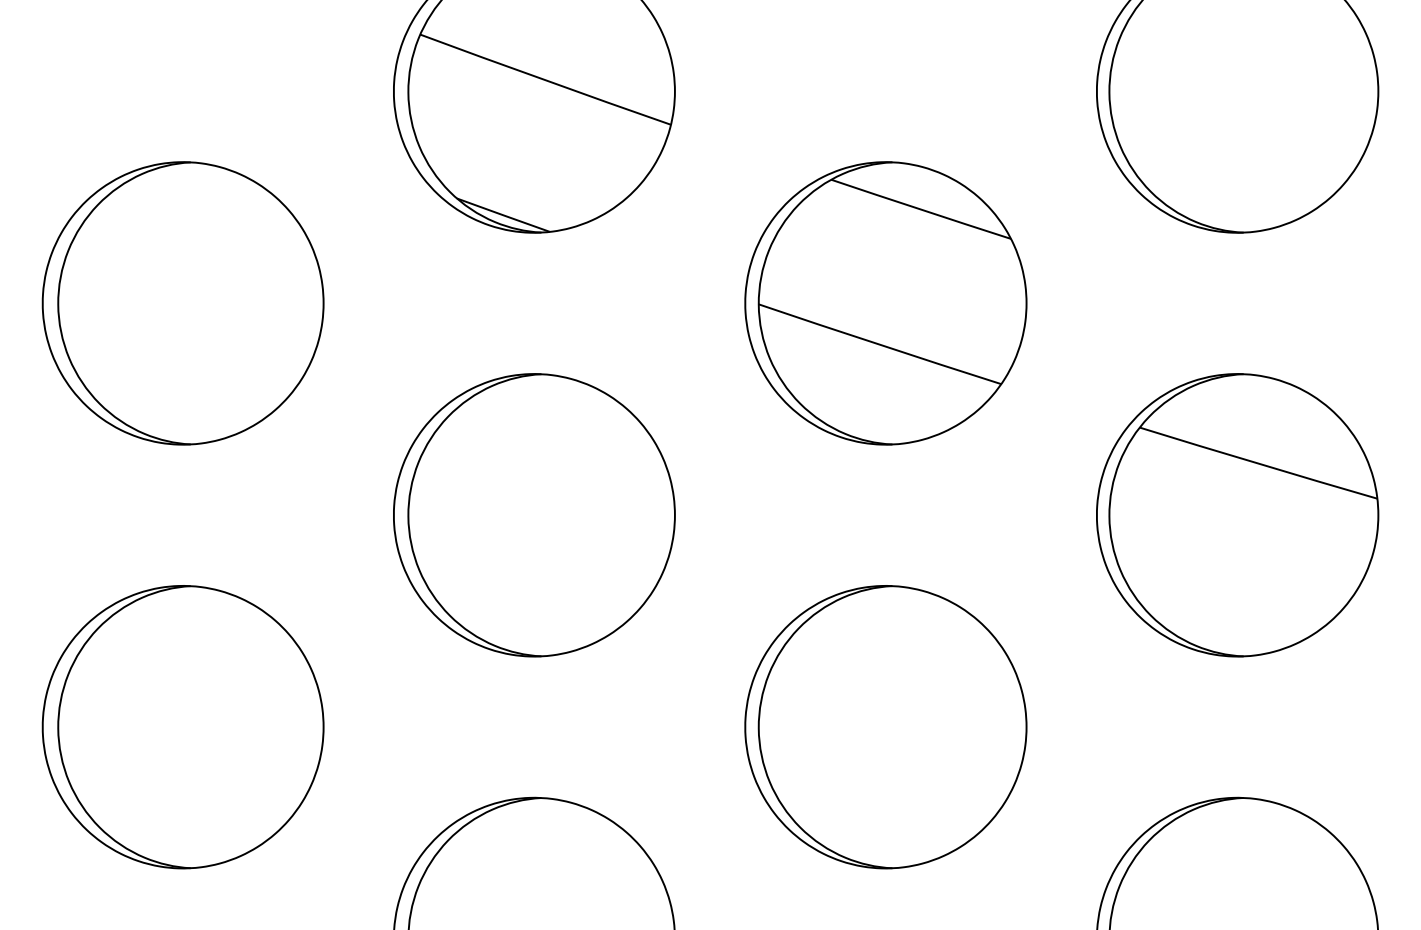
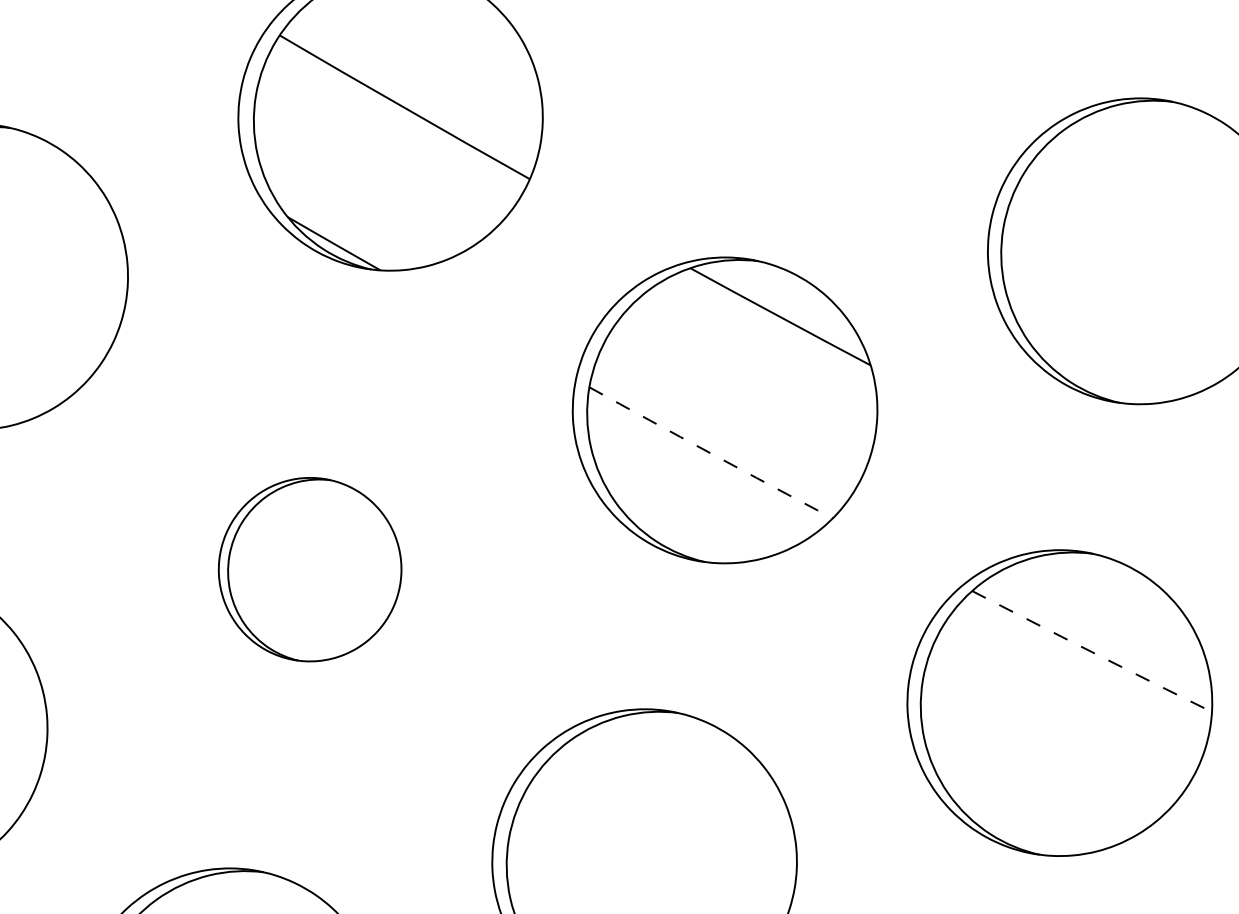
arc: (879, 344) -> (710, 453), solid -> dashed
arc: (1258, 463) -> (1091, 651), solid -> dashed
part: (534, 515) -> (310, 569), size x0.6

